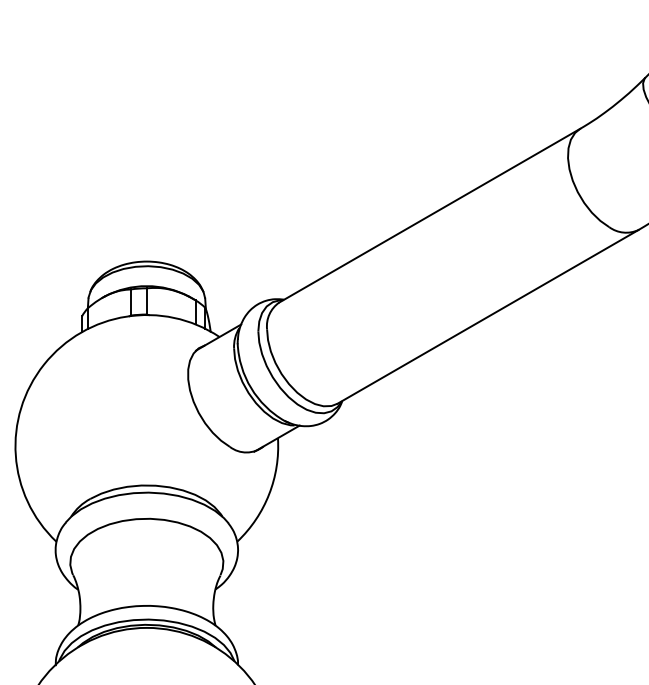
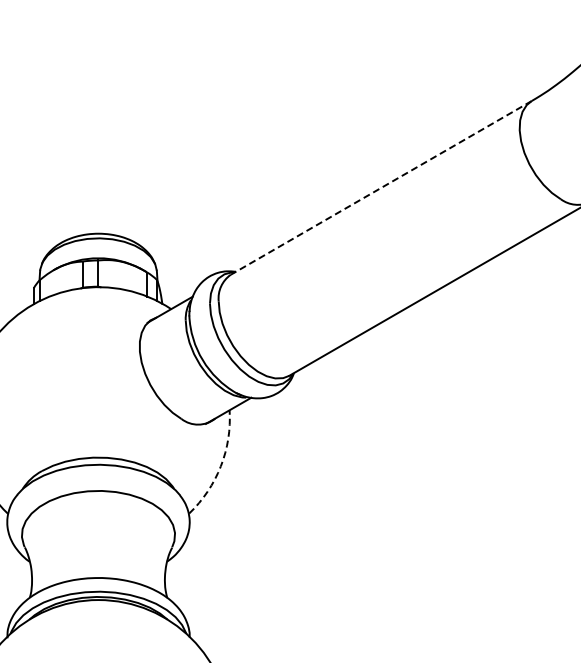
line: (429, 215) -> (381, 187), solid -> dashed
arc: (269, 494) -> (221, 466), solid -> dashed

